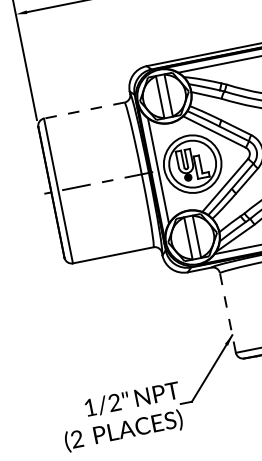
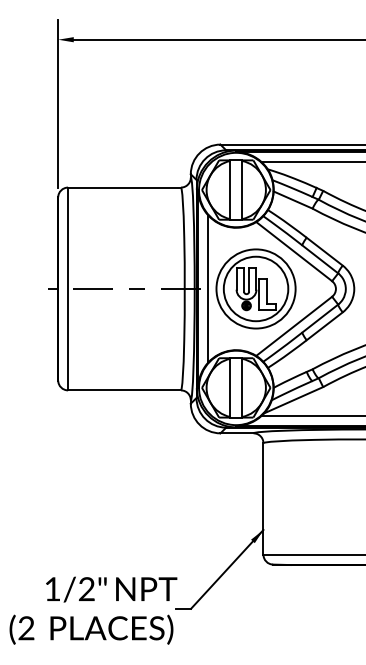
line: (84, 110) -> (124, 187), dashed -> solid
line: (227, 312) -> (263, 498), dashed -> solid

